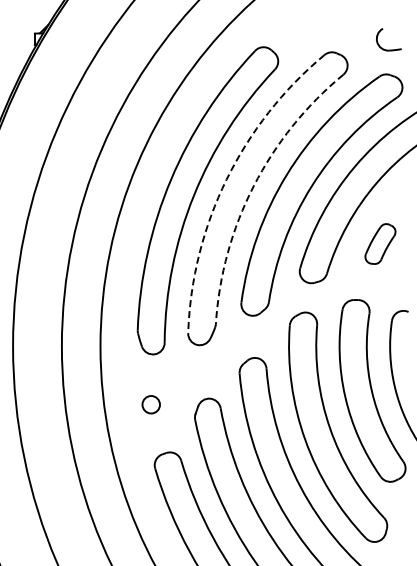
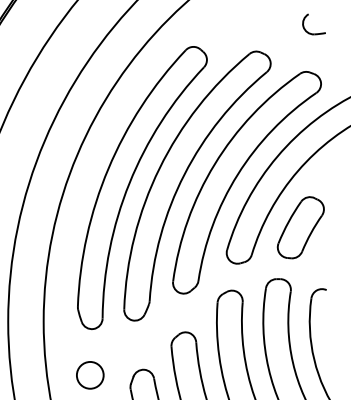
part: (384, 48) -> (310, 32), moved
arc: (226, 179) -> (159, 168), dashed -> solid
arc: (253, 186) -> (184, 174), dashed -> solid
part: (380, 243) -> (300, 227), size x1.67
circle: (150, 404) -> (89, 375), size x1.67

